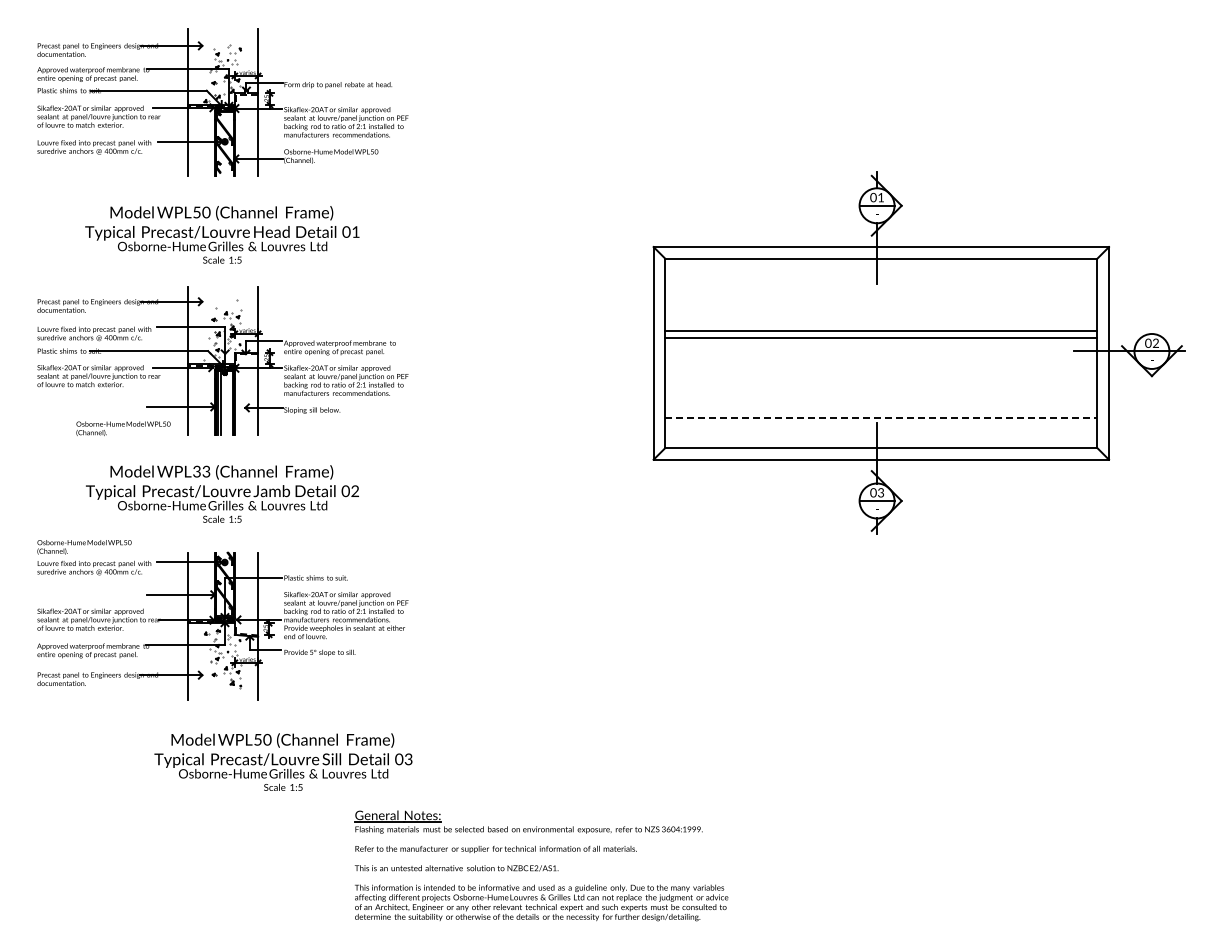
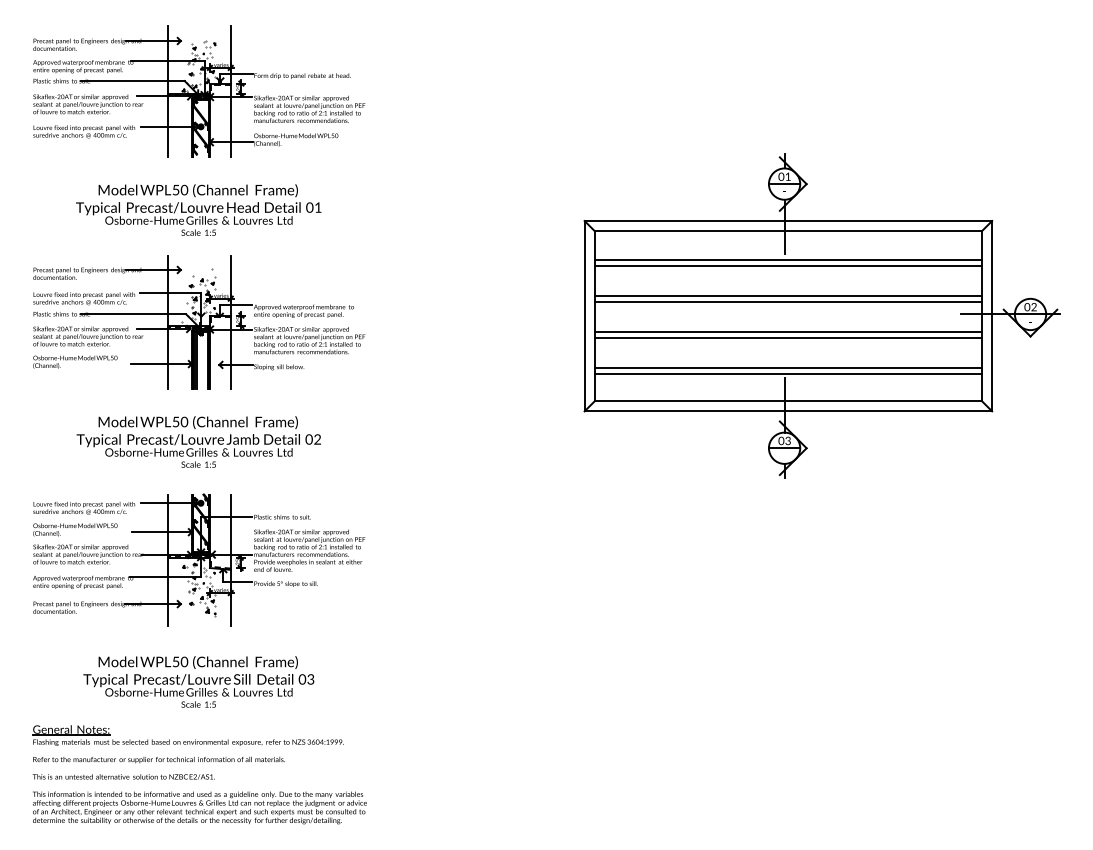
line: (881, 290) -> (788, 259), added
line: (881, 297) -> (788, 266), added
line: (881, 370) -> (788, 331), added
line: (881, 377) -> (788, 337), added
line: (881, 410) -> (788, 367), added
line: (881, 417) -> (788, 373), dashed -> solid
text: (123, 428) -> (75, 361), moved
text: (201, 471) -> (180, 421), 33 -> 50
text: (84, 547) -> (75, 530), moved
text: (283, 761) -> (198, 681), moved
part: (541, 865) -> (199, 774), moved

